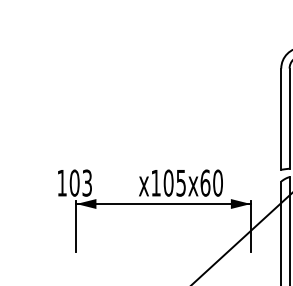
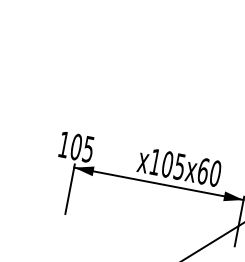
text: (87, 182) -> (88, 148), 103 -> 105

